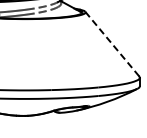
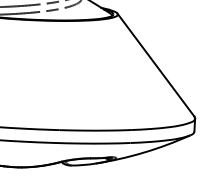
line: (112, 44) -> (156, 65), dashed -> solid

